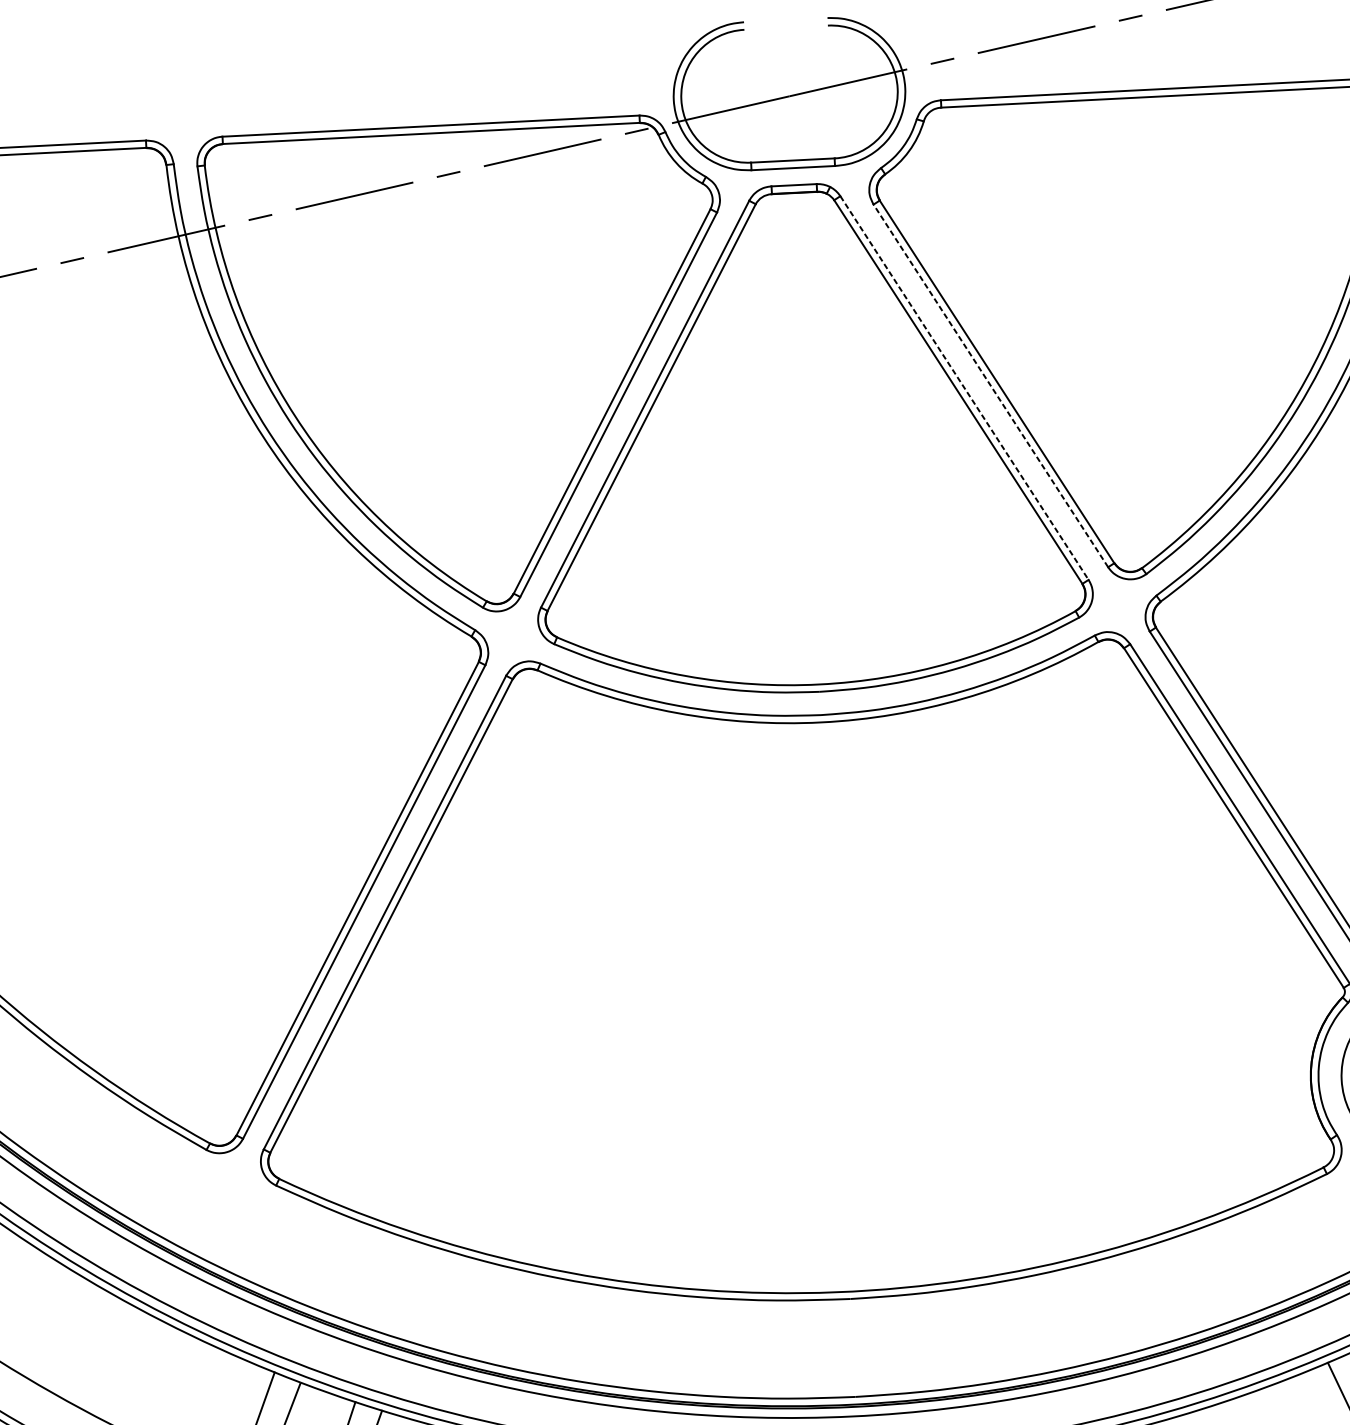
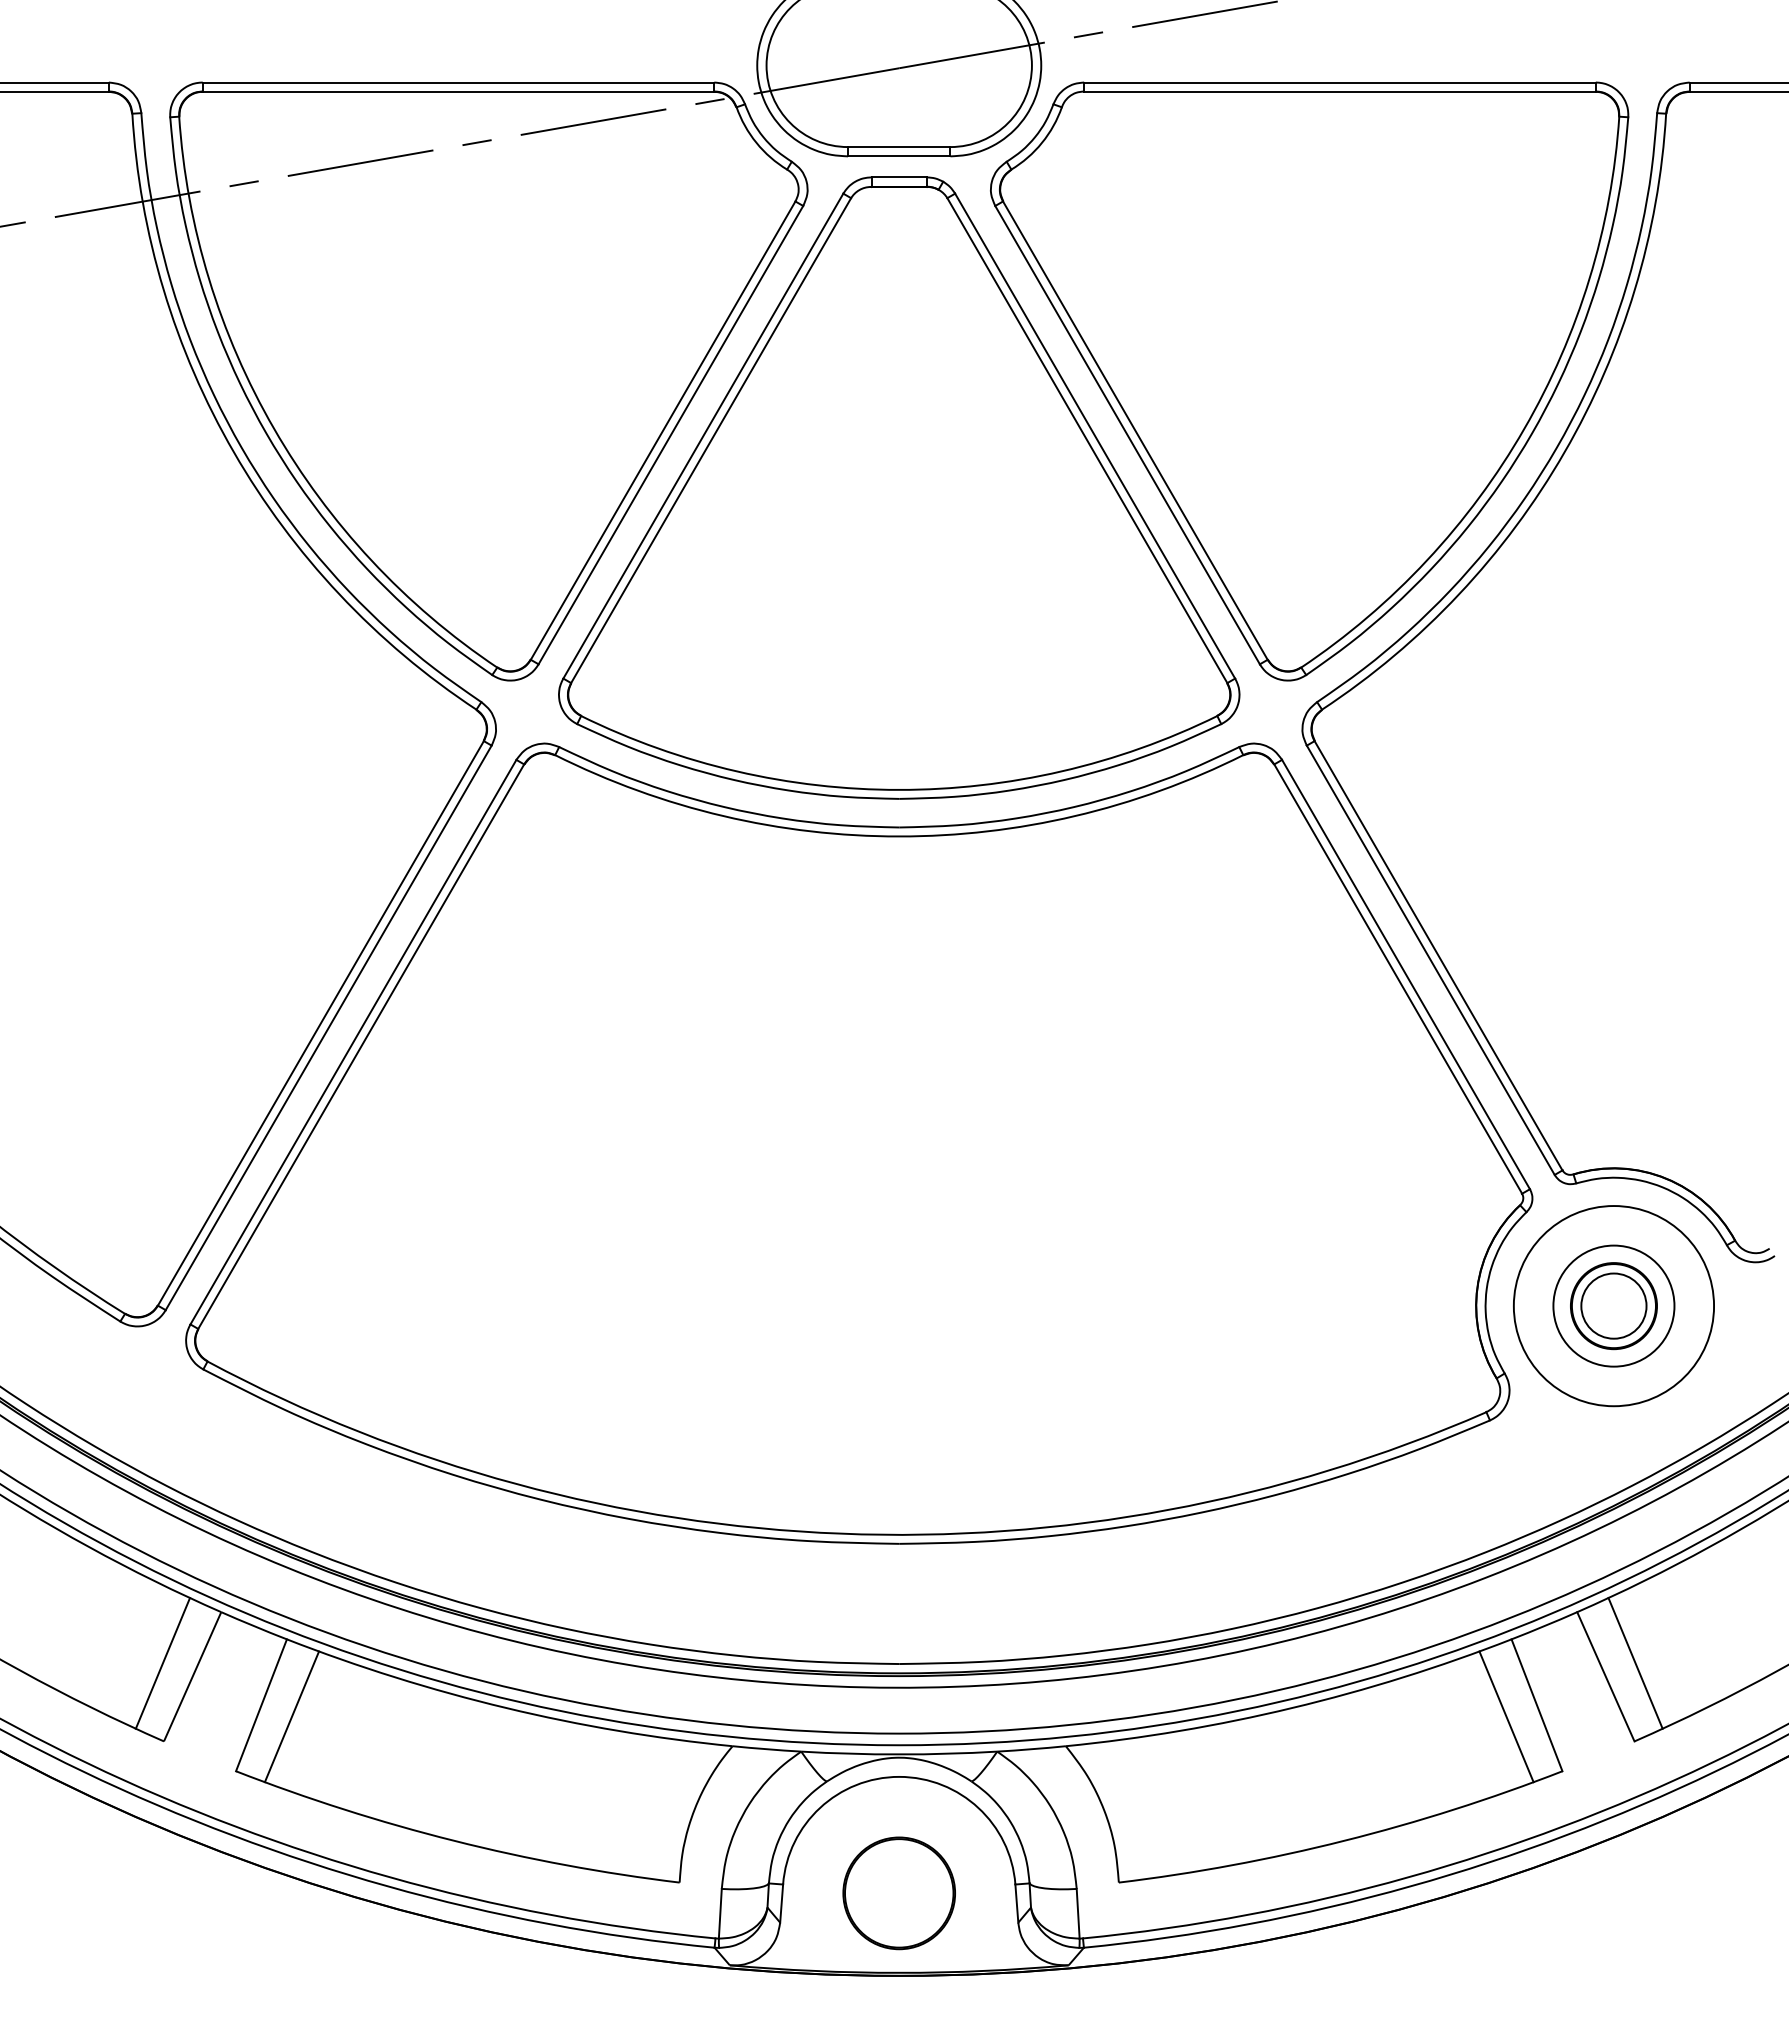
line: (990, 386) -> (1127, 435), dashed -> solid
line: (964, 388) -> (1095, 436), dashed -> solid

